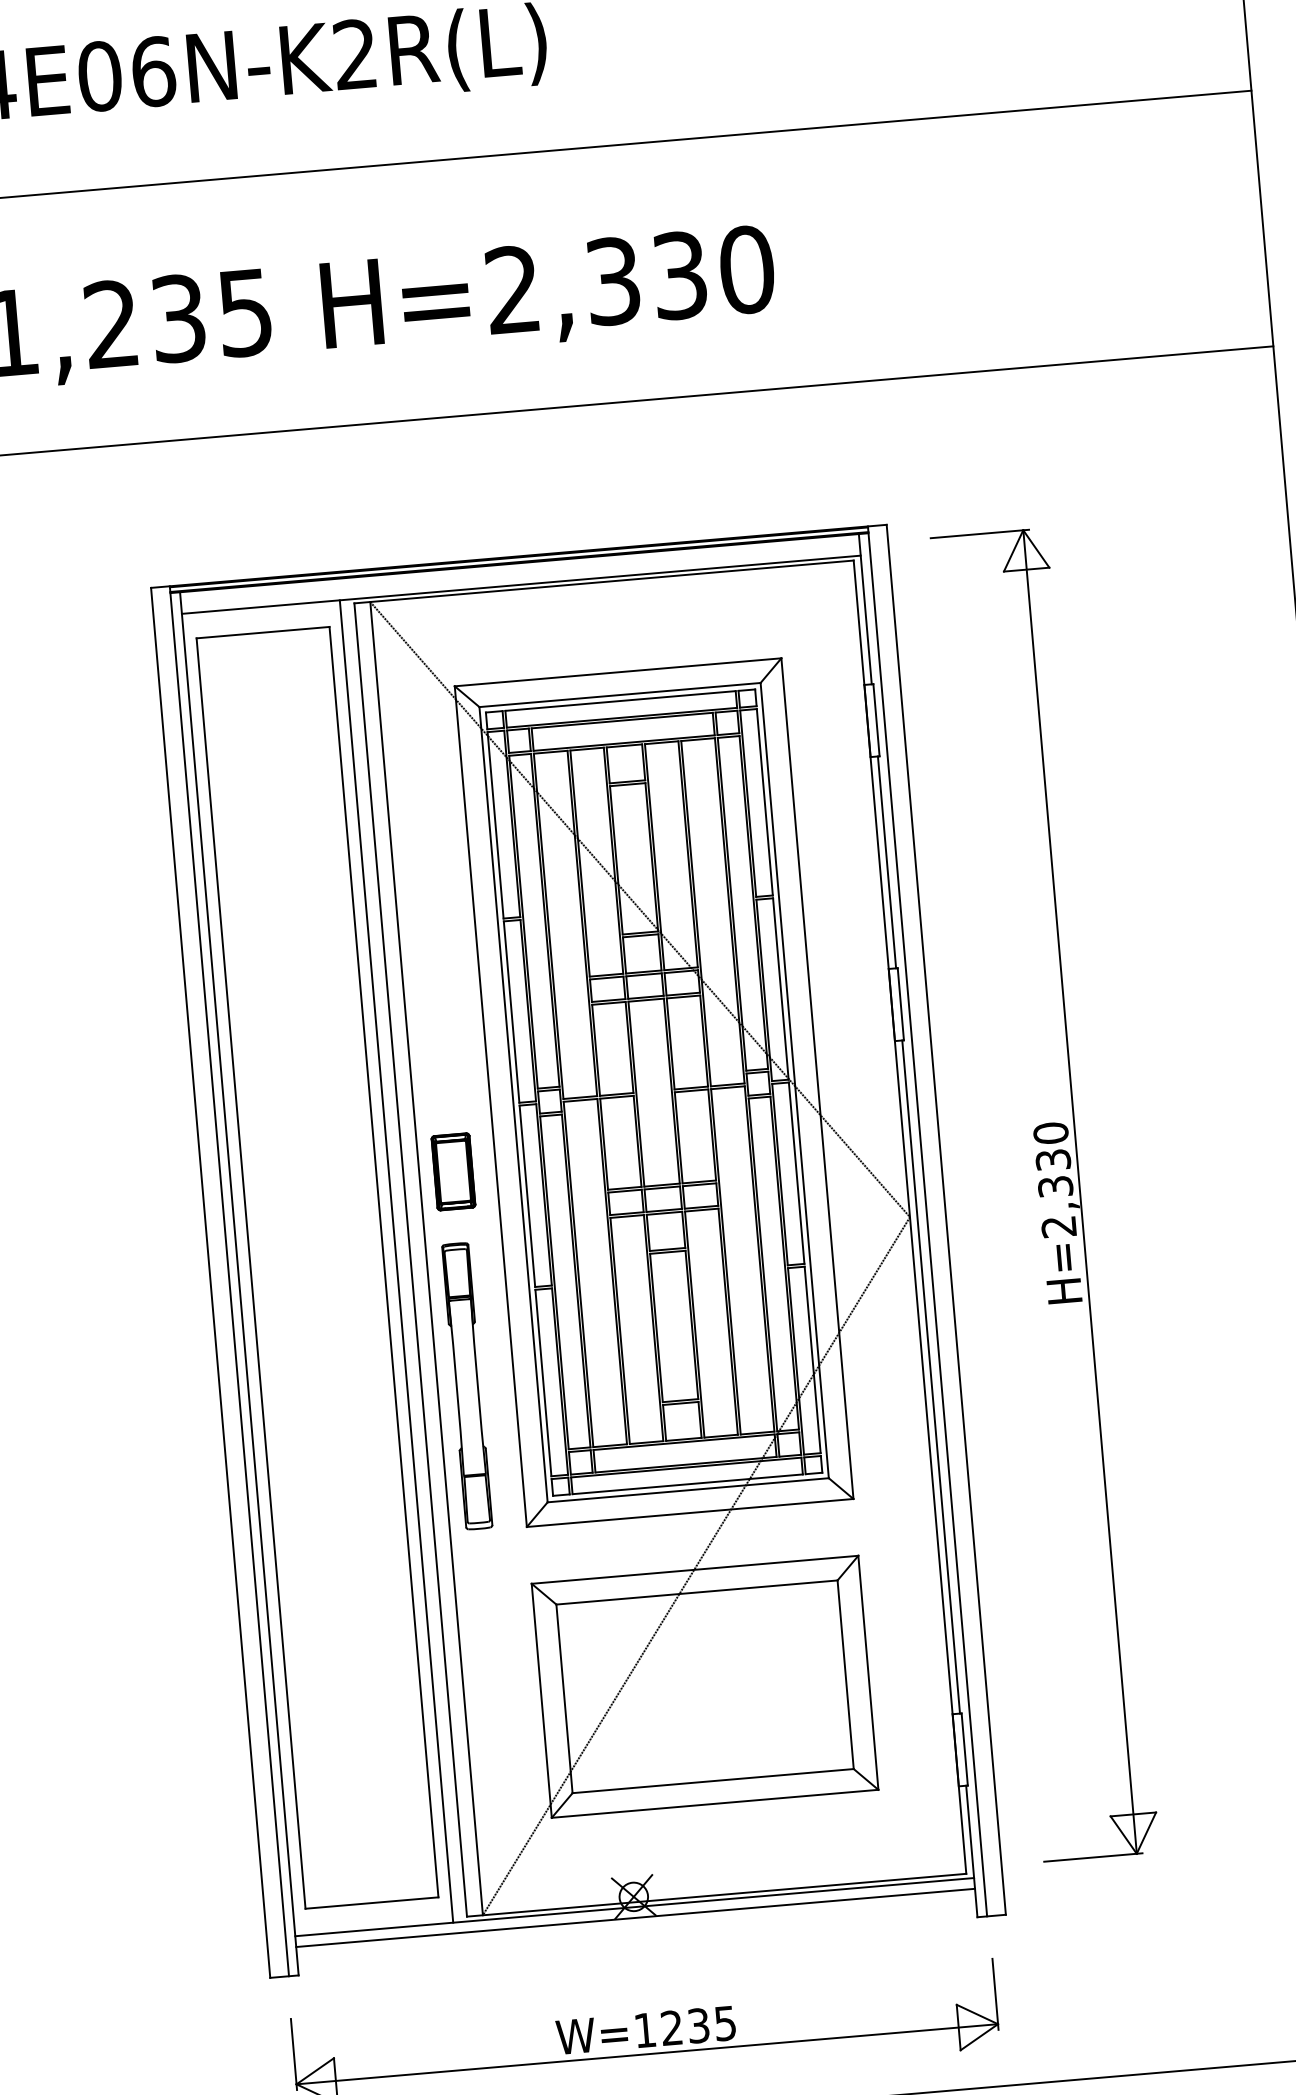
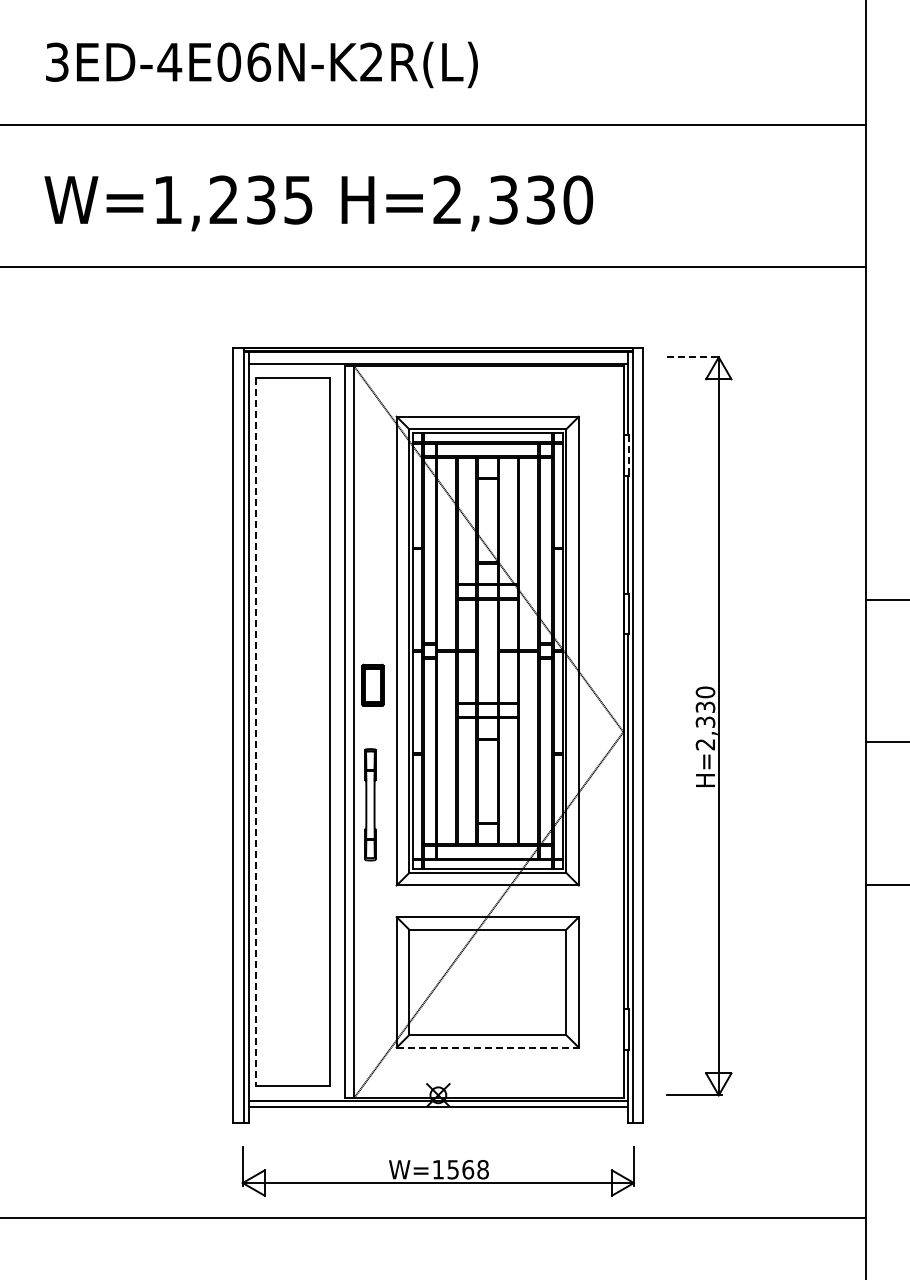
line: (981, 534) -> (695, 357), solid -> dashed
line: (876, 722) -> (628, 456), solid -> dashed
line: (397, 1261) -> (337, 732), removed
line: (251, 1274) -> (256, 732), solid -> dashed
part: (467, 1385) -> (370, 804), size x0.7
line: (716, 1803) -> (488, 1047), solid -> dashed
text: (697, 2025) -> (467, 1169), W=1235 -> W=1568

